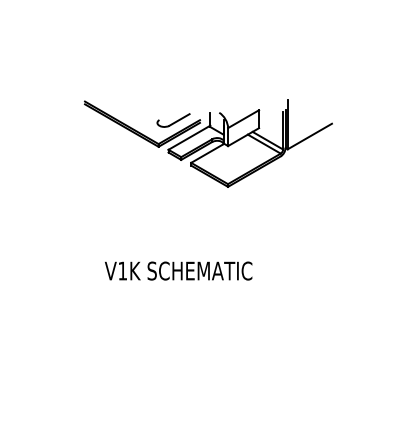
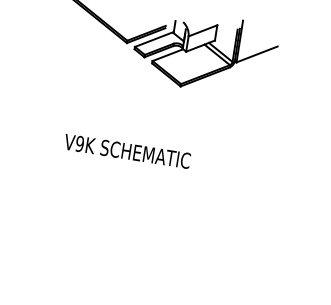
part: (173, 120) -> (143, 22), removed
text: (122, 270) -> (79, 143), V1K -> V9K

